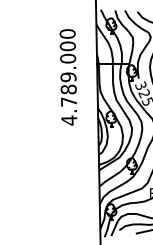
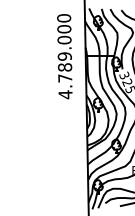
text: (68, 77) -> (64, 56), moved

